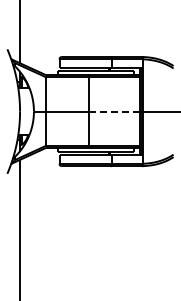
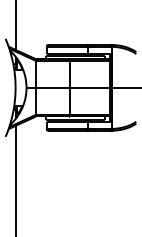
line: (113, 111) -> (89, 87), dashed -> solid

